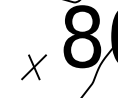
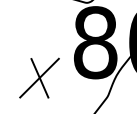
part: (33, 67) -> (38, 78), size x1.4

